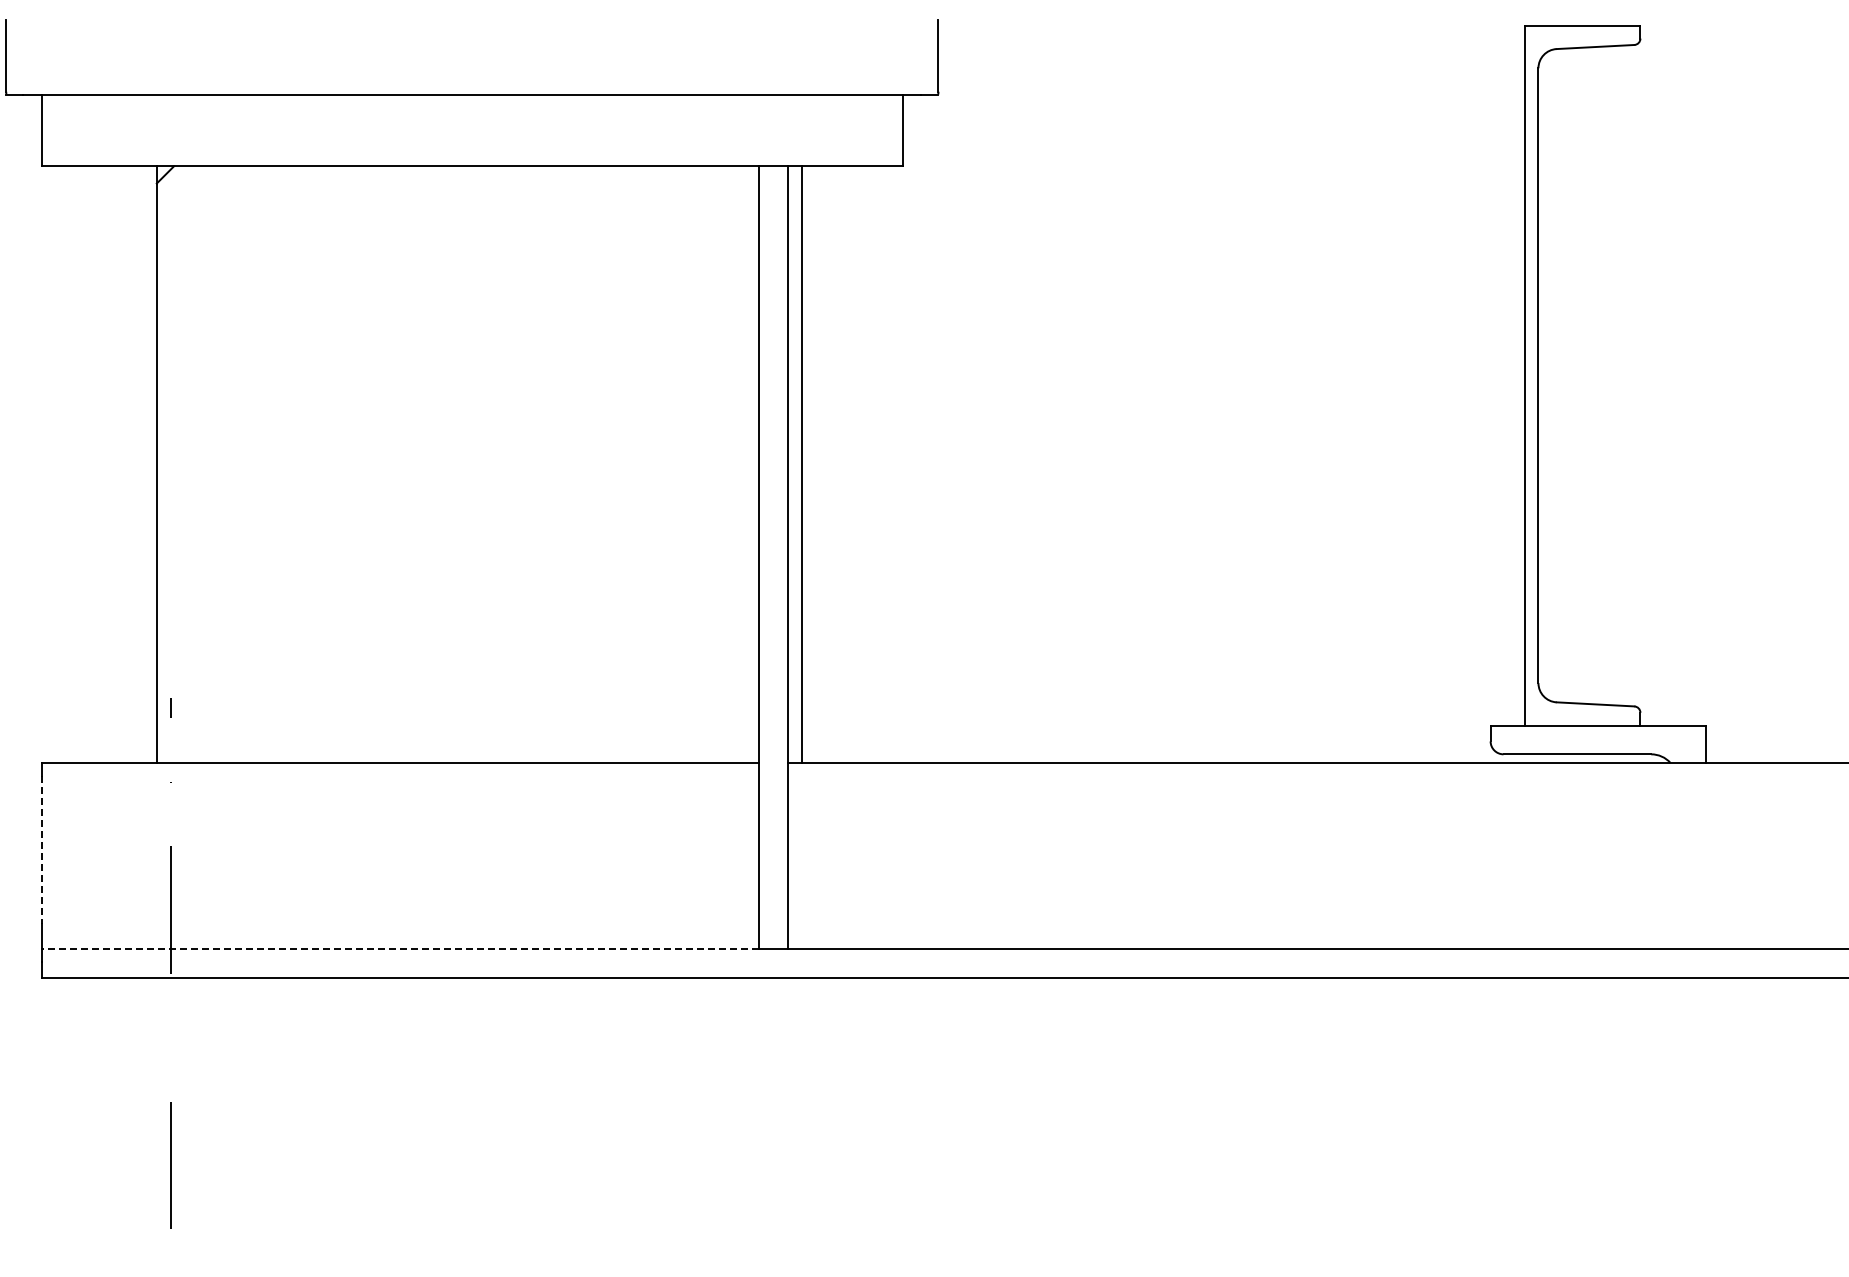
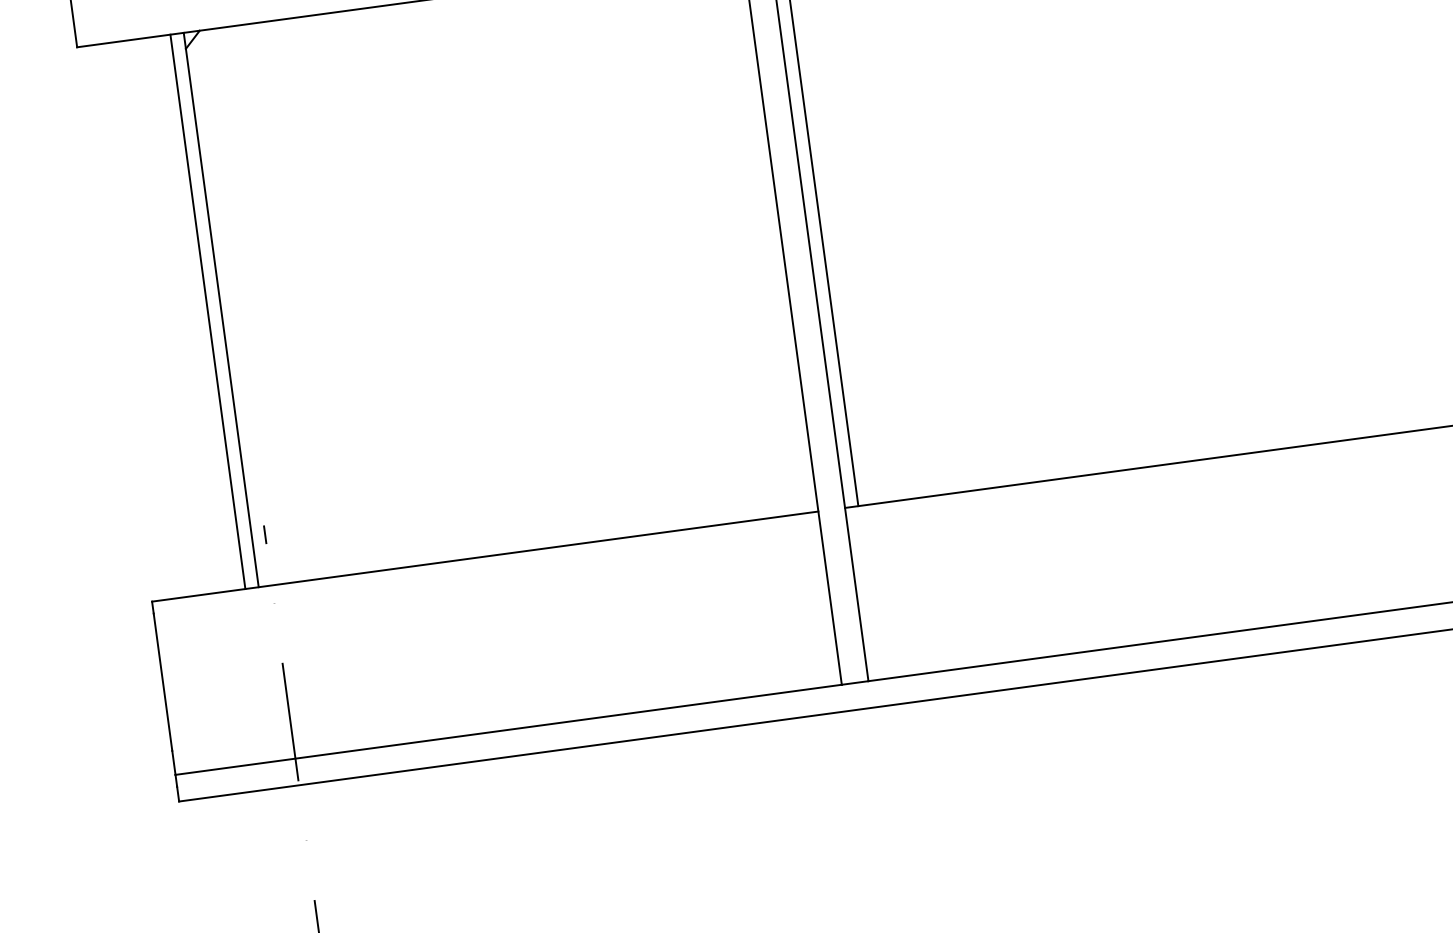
line: (142, 464) -> (207, 311), added
line: (42, 849) -> (163, 682), dashed -> solid
line: (400, 949) -> (508, 729), dashed -> solid

